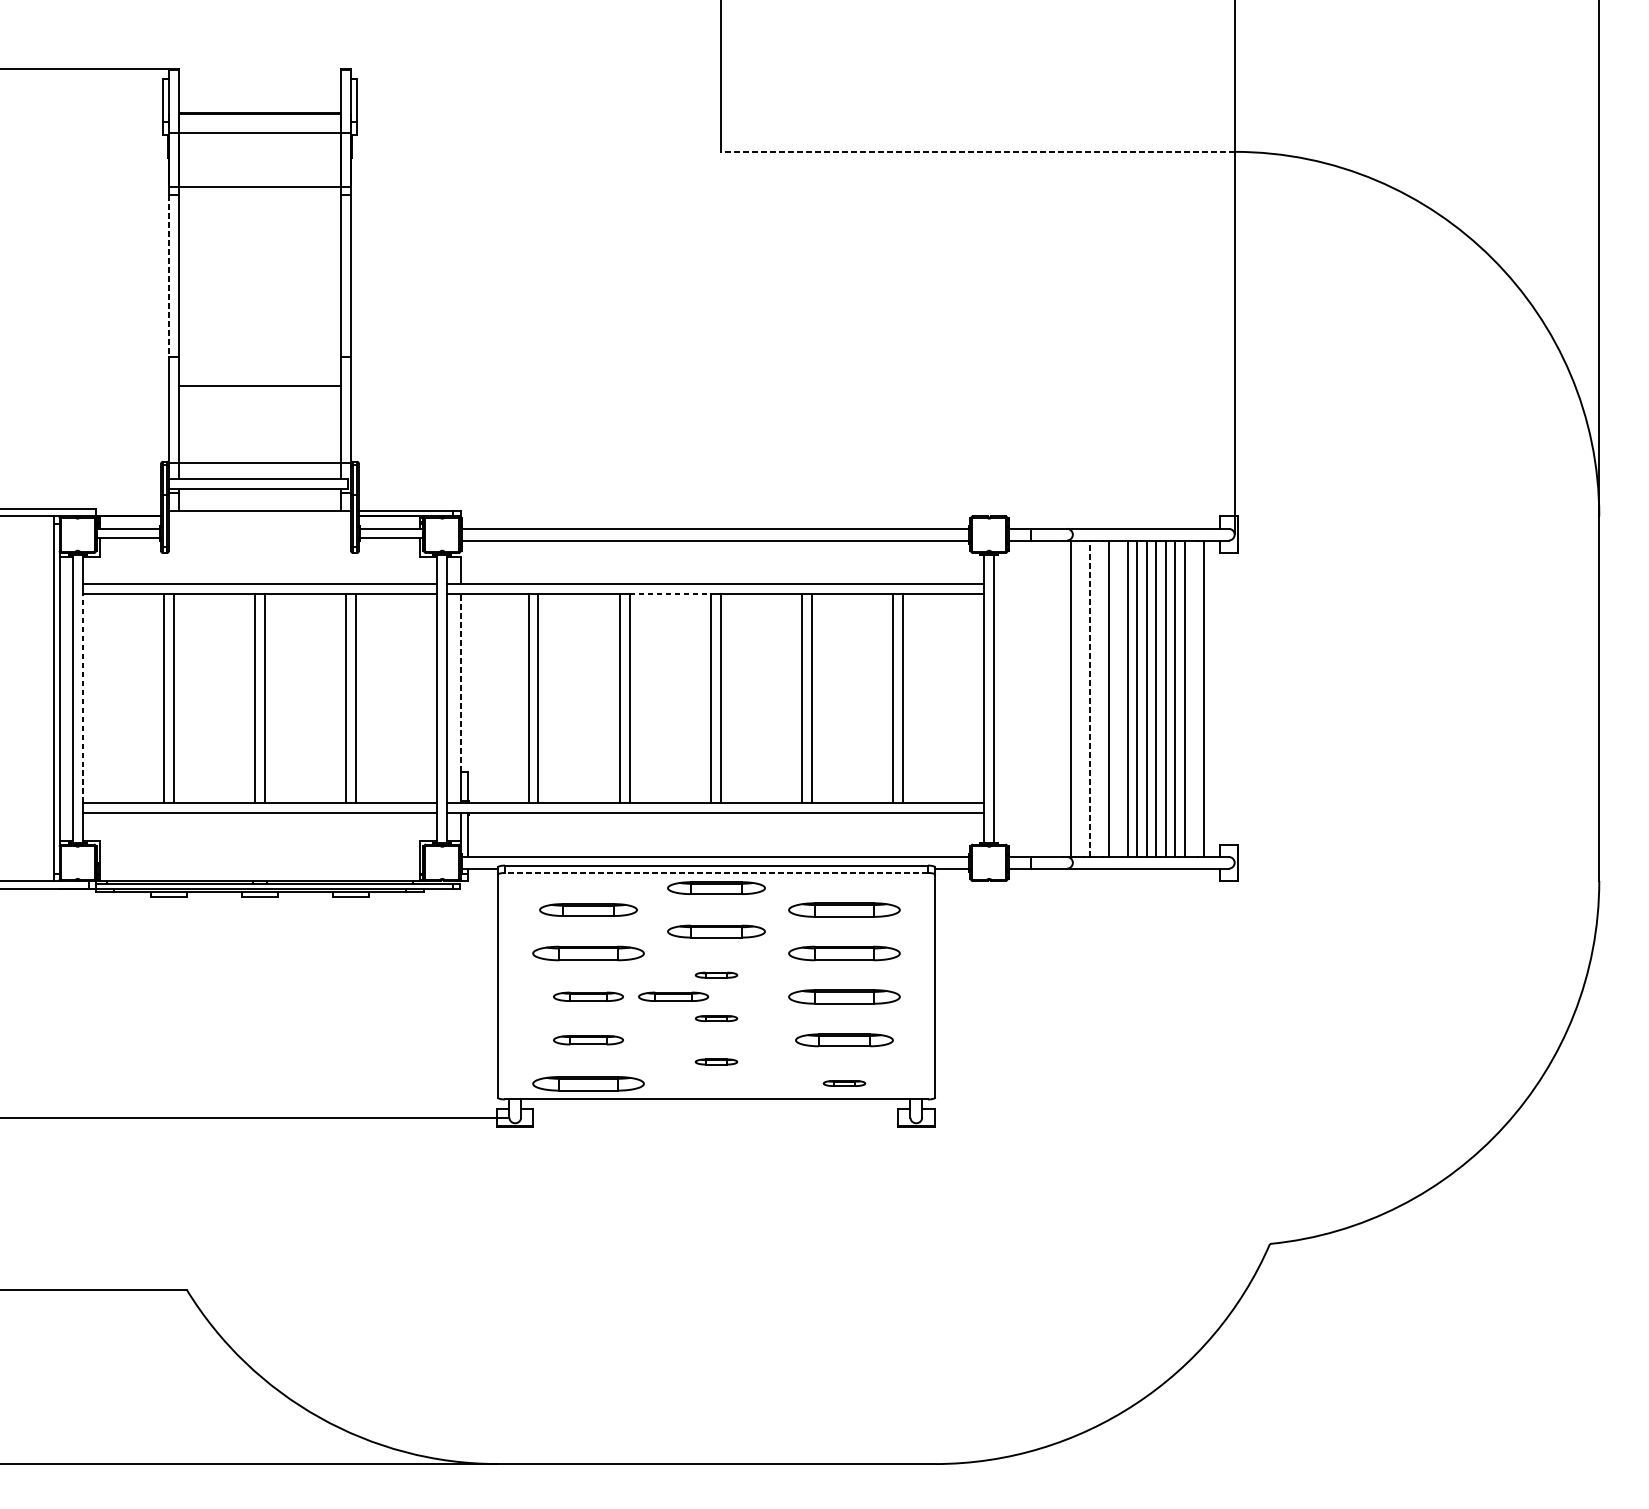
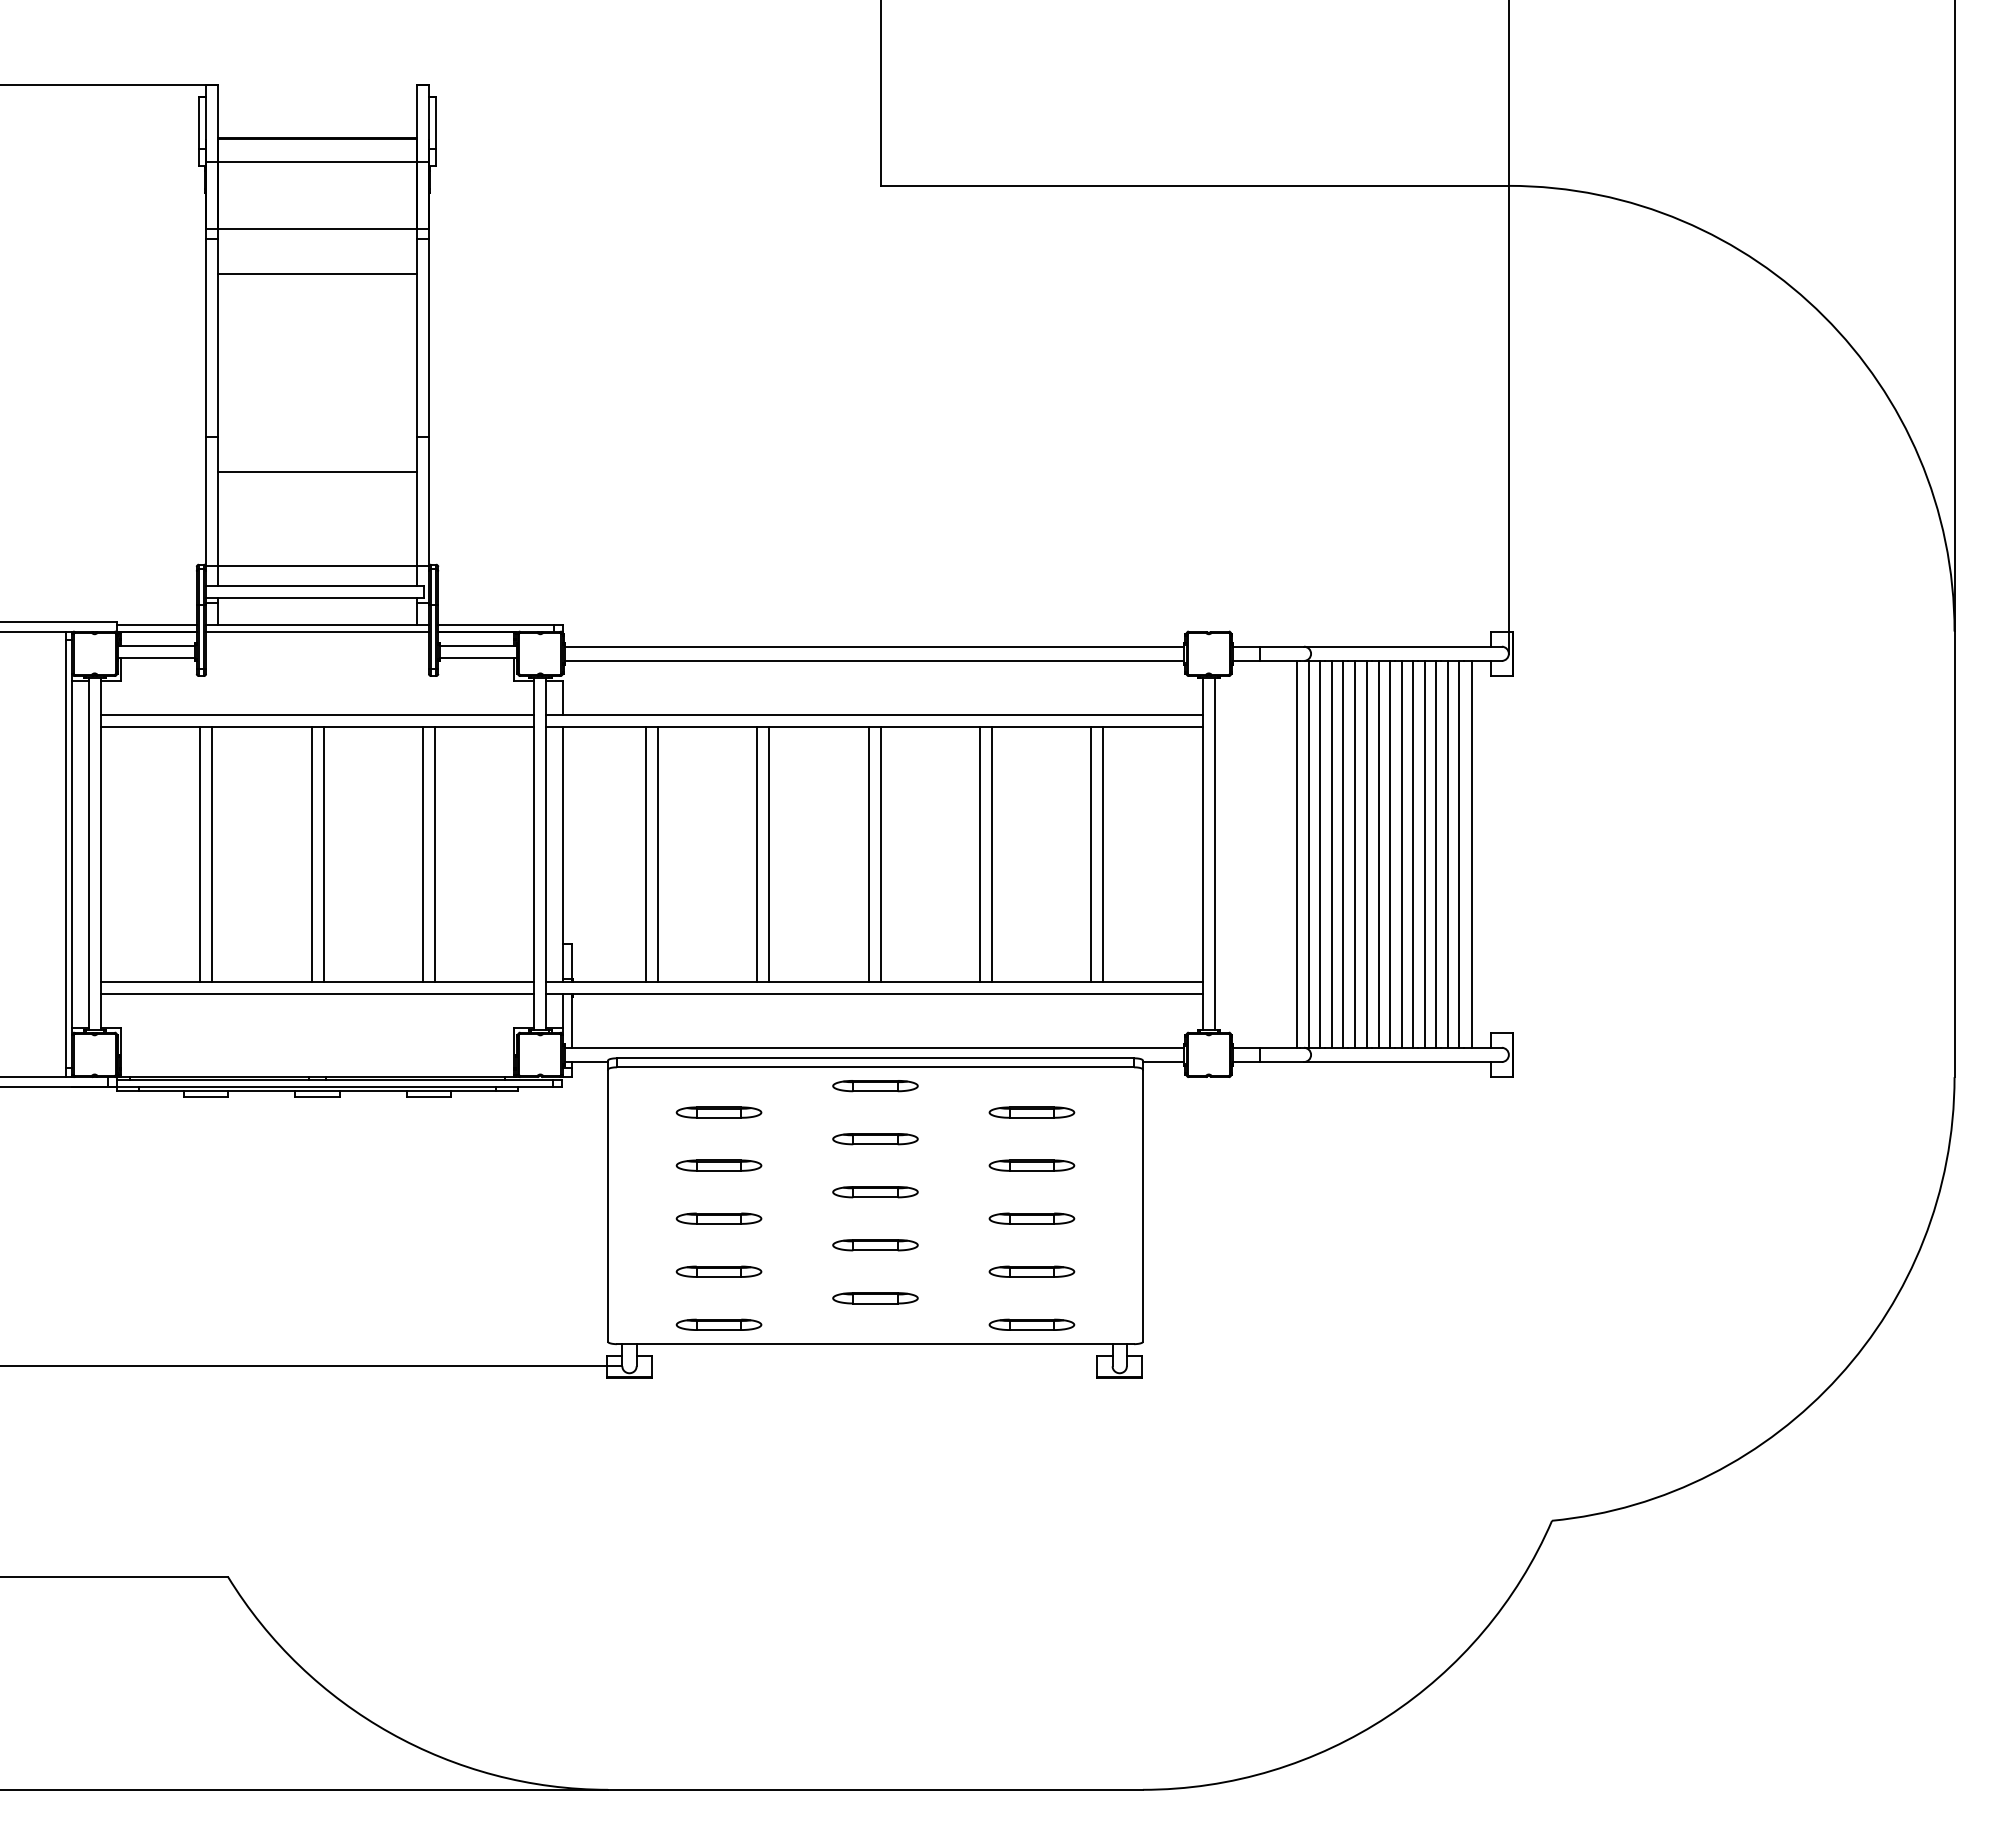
line: (978, 151) -> (1195, 185), dashed -> solid
line: (260, 224) -> (317, 274), added
line: (169, 276) -> (206, 338), dashed -> solid
line: (128, 510) -> (156, 624), added
line: (260, 516) -> (317, 631), added
line: (669, 594) -> (818, 726), dashed -> solid
line: (460, 682) -> (562, 834), dashed -> solid
line: (82, 698) -> (100, 854), dashed -> solid
line: (1060, 698) -> (1296, 853), added
line: (1080, 698) -> (1320, 853), added
line: (1090, 698) -> (1332, 853), dashed -> solid
line: (1099, 698) -> (1343, 853), added
line: (1118, 698) -> (1366, 853), added
line: (1194, 698) -> (1459, 853), added
line: (716, 873) -> (875, 1067), dashed -> solid
part: (716, 888) -> (875, 1086), size x0.71
part: (588, 909) -> (718, 1112), size x0.71
part: (844, 909) -> (1031, 1112), size x0.62
part: (716, 932) -> (875, 1139), size x0.71
part: (588, 953) -> (718, 1165), size x0.62
part: (844, 953) -> (1031, 1165), size x0.62
part: (716, 975) -> (875, 1192), size x1.67
part: (673, 996) -> (822, 1218), removed
part: (844, 996) -> (1031, 1218), size x0.62
part: (716, 1018) -> (875, 1245), size x1.67
part: (844, 1040) -> (1031, 1271), size x0.71
part: (716, 1062) -> (875, 1298), size x1.67
part: (588, 1083) -> (718, 1324), size x0.62
part: (844, 1083) -> (1031, 1324), size x1.67

